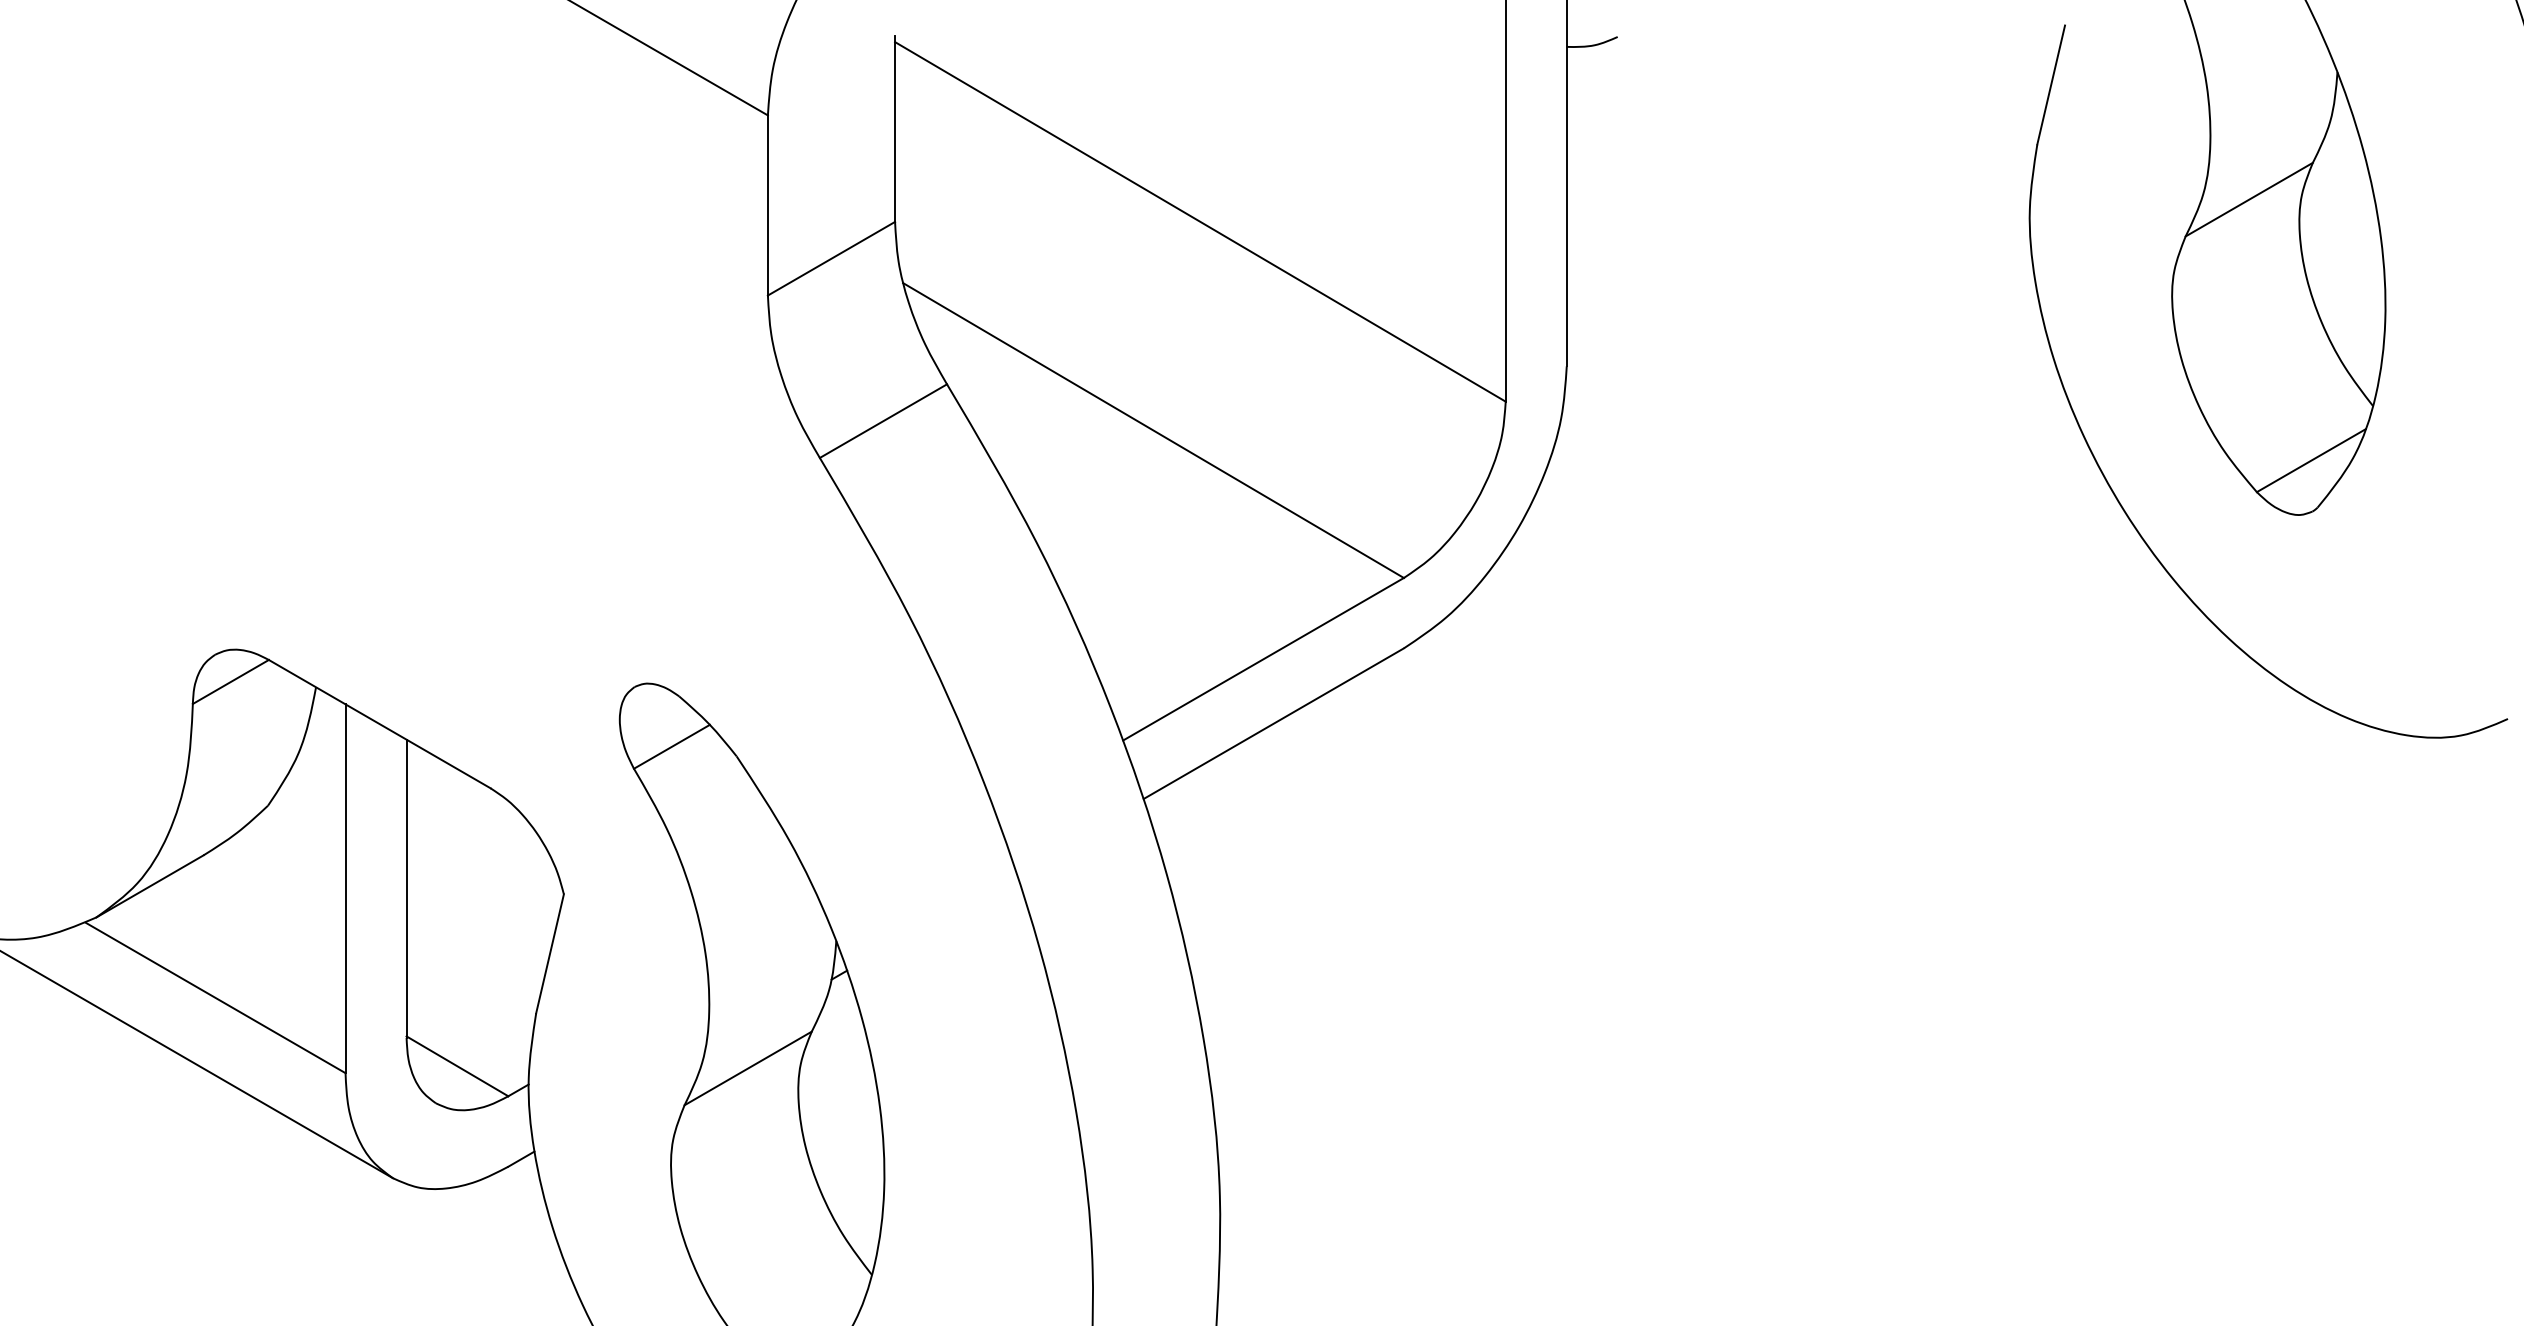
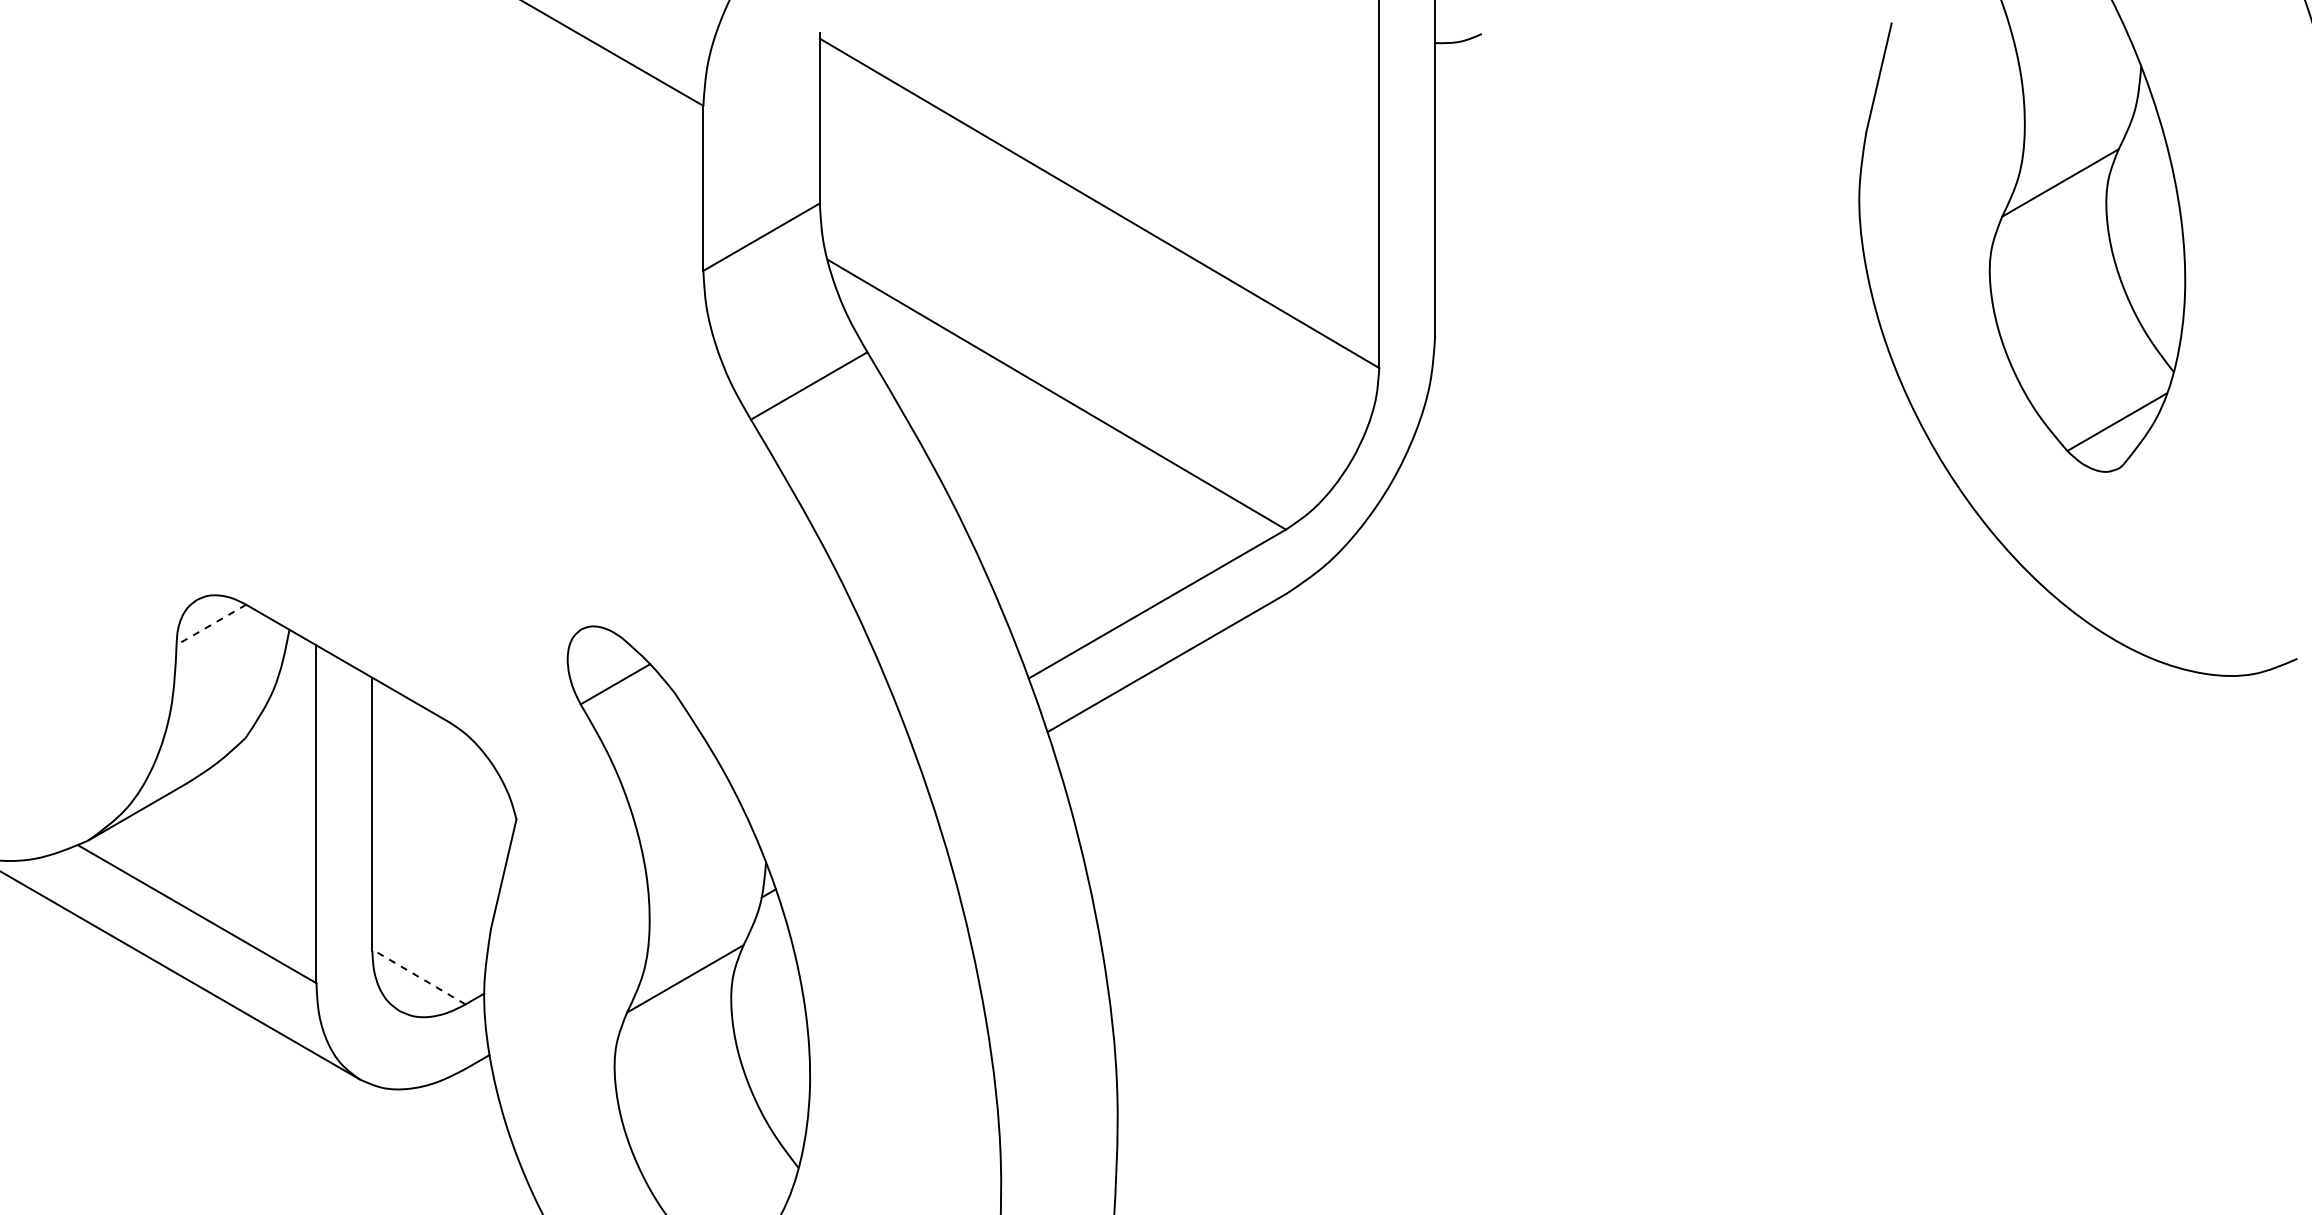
line: (229, 682) -> (210, 625), solid -> dashed
line: (456, 1065) -> (418, 976), solid -> dashed

